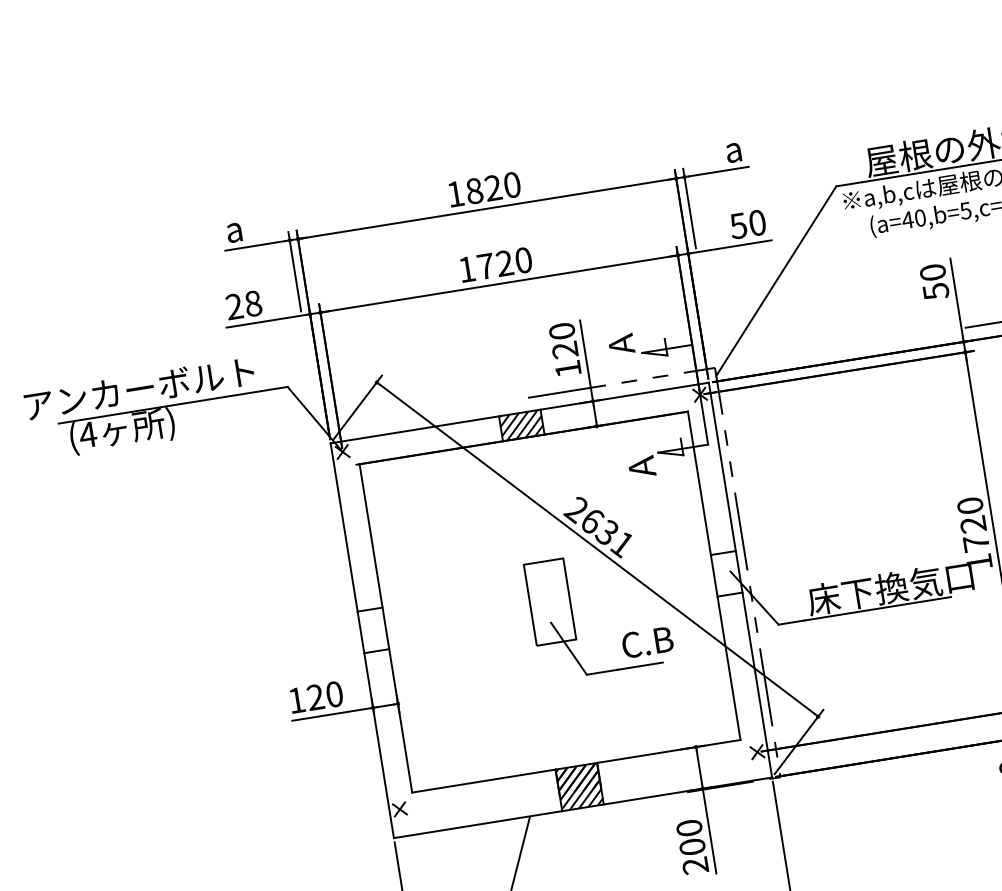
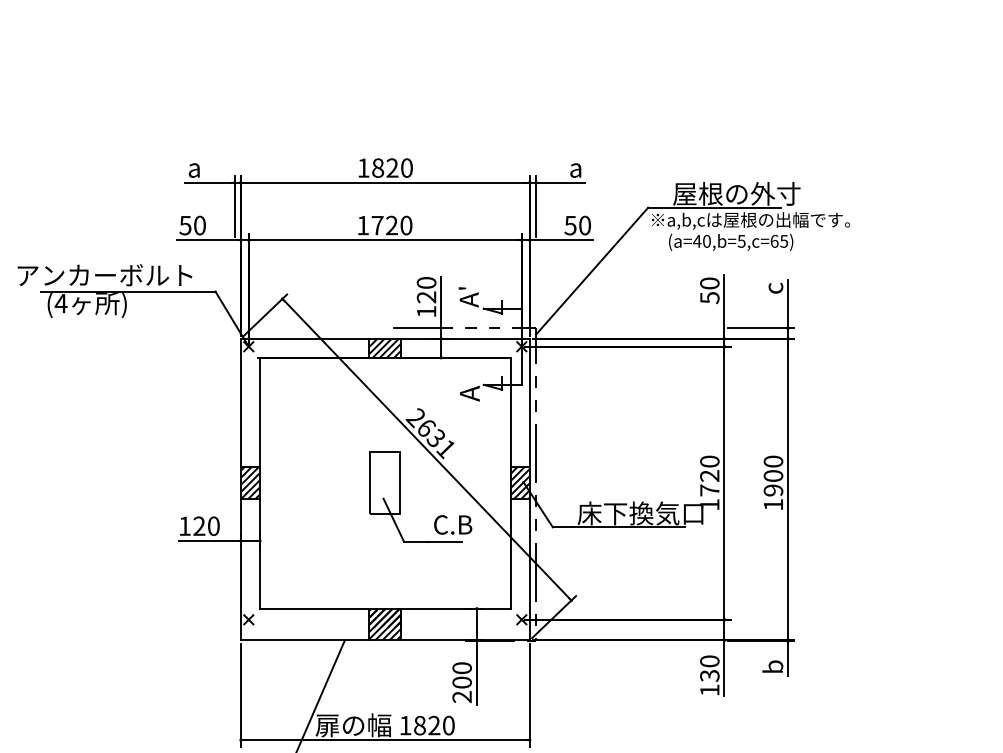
text: (243, 305) -> (192, 225), 28 -> 50
text: (610, 331) -> (462, 288), A -> A'
hatch: (725, 574) -> (519, 483), added
hatch: (372, 630) -> (249, 483), added

